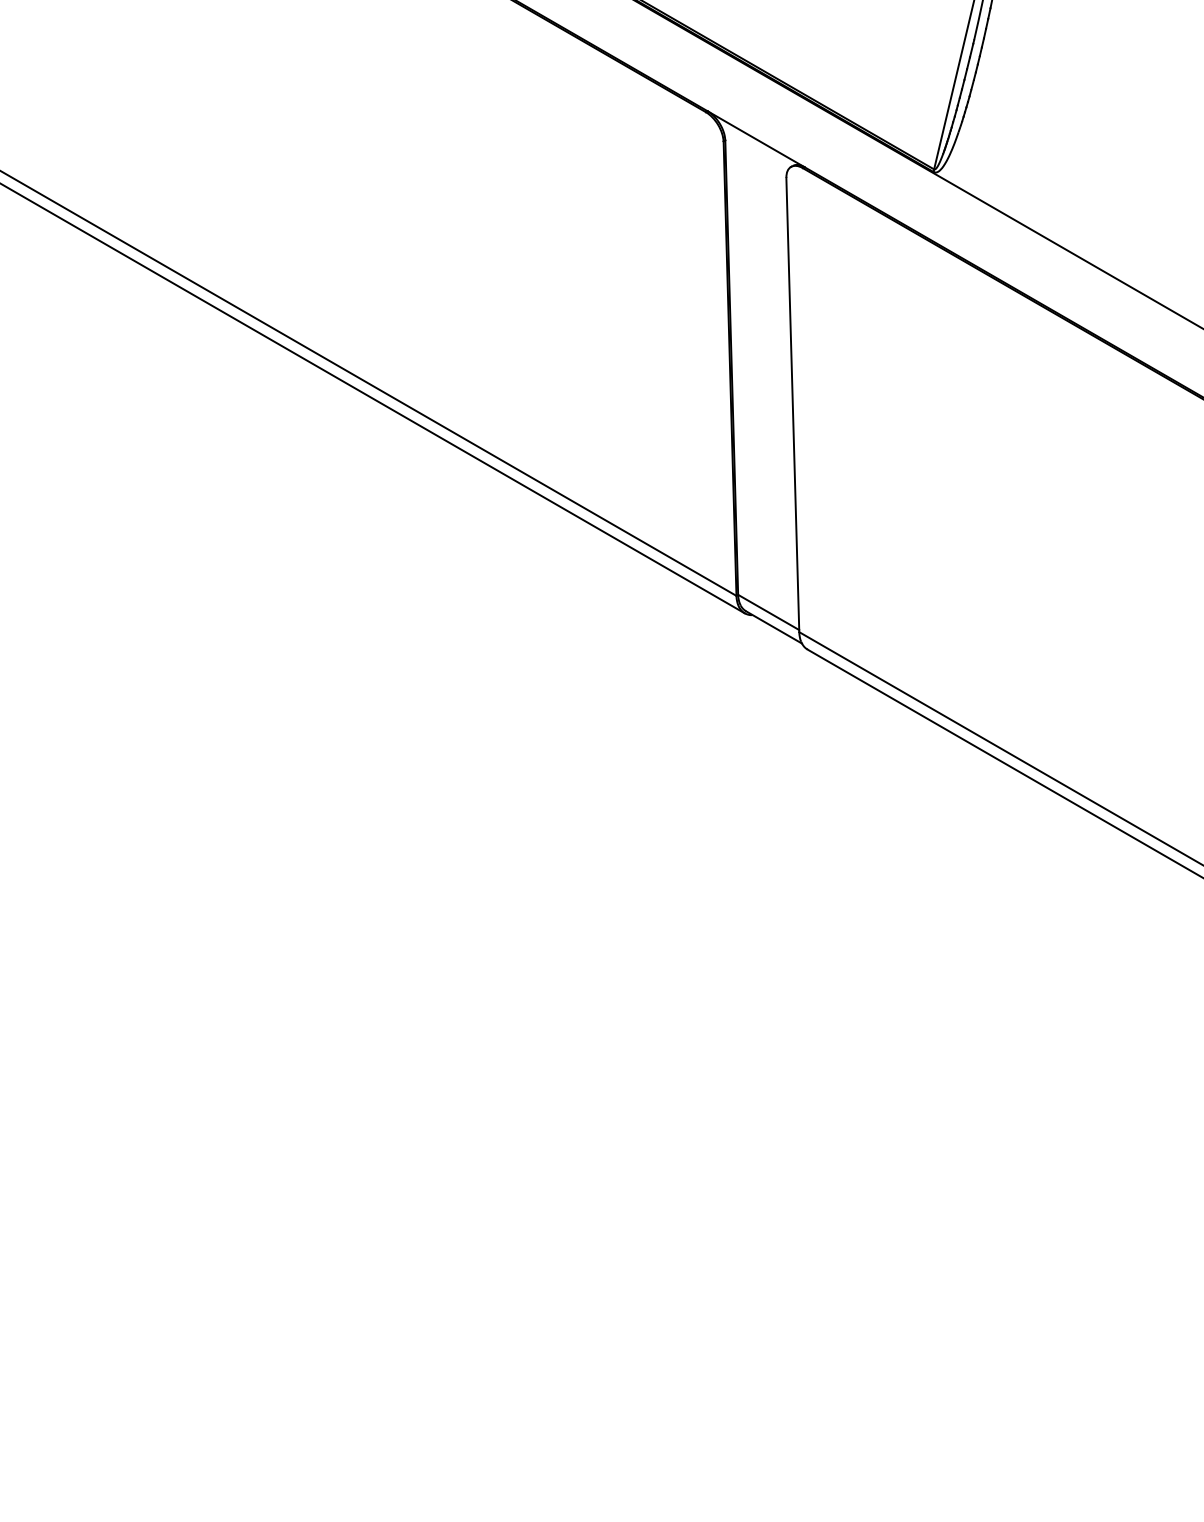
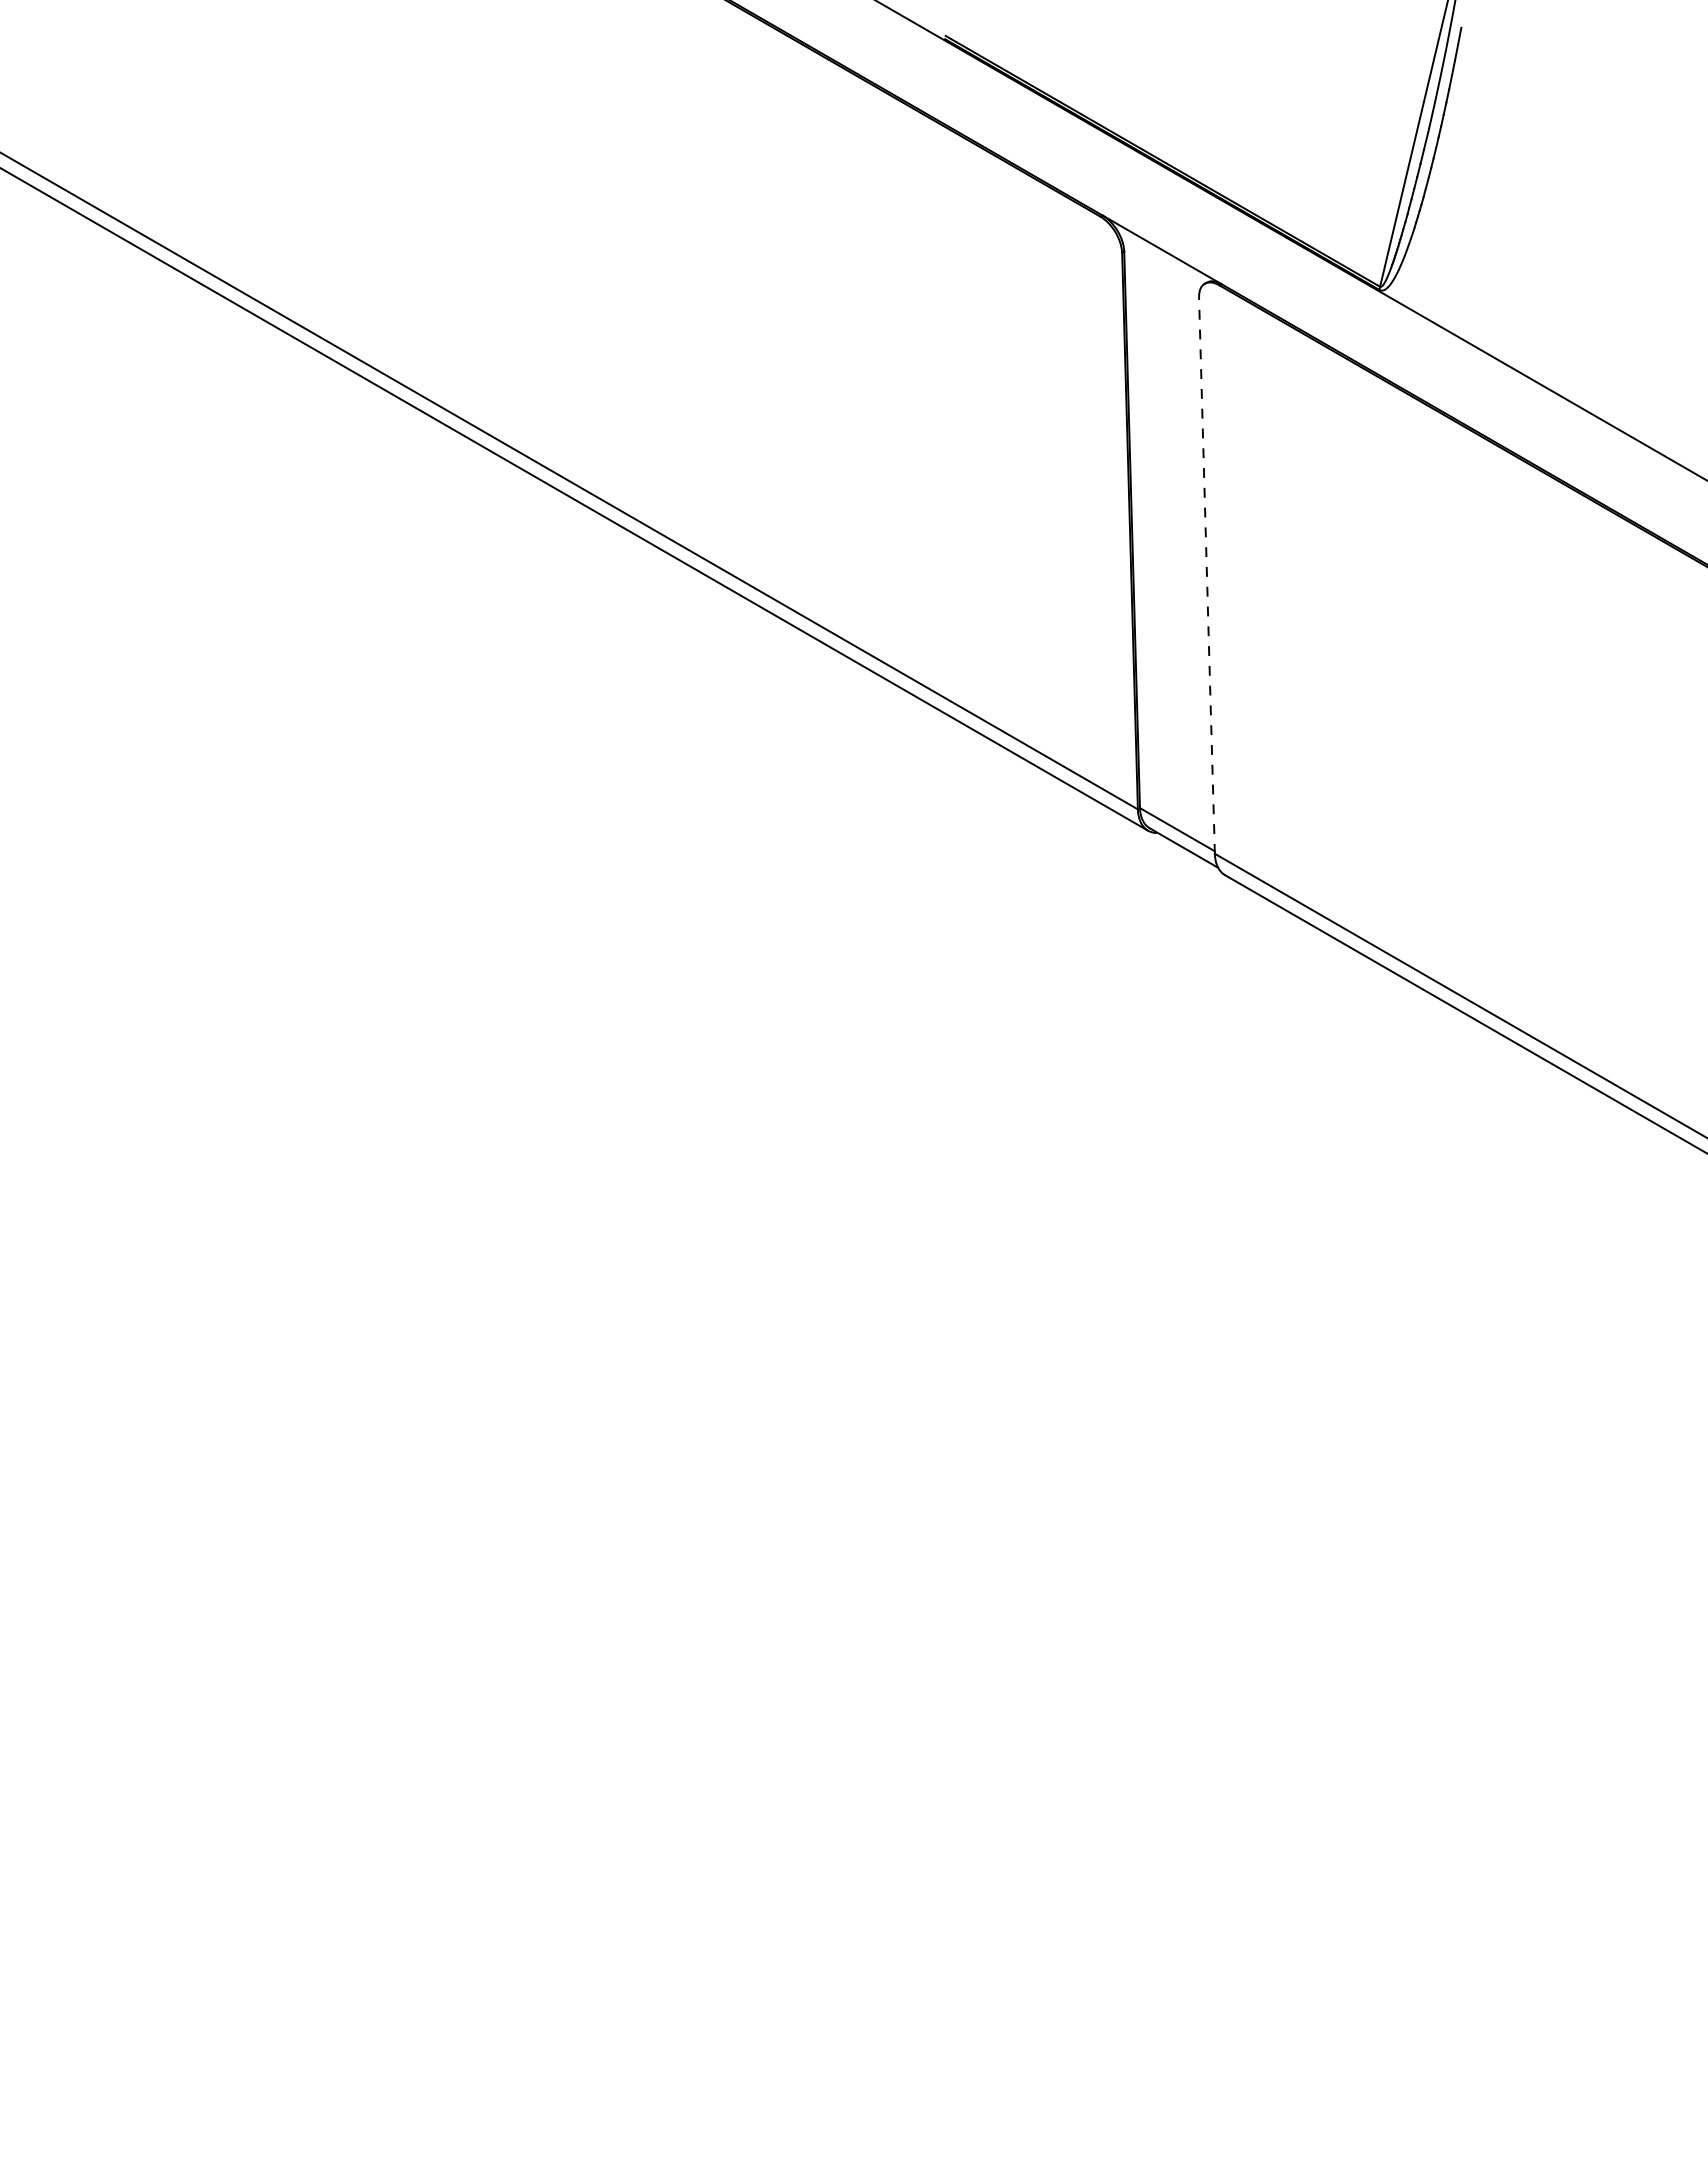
line: (792, 404) -> (1206, 574), solid -> dashed

